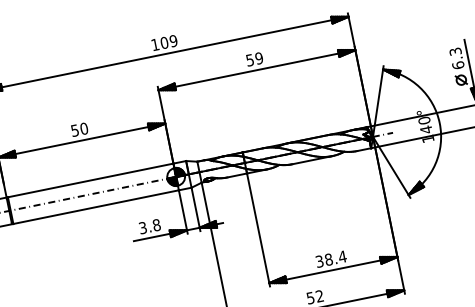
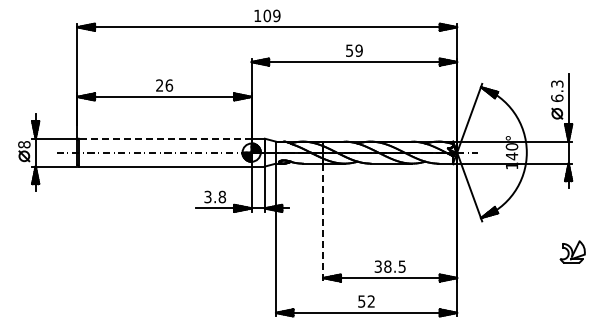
text: (79, 129) -> (164, 85), 50 -> 26
line: (89, 180) -> (164, 138), solid -> dashed
line: (258, 229) -> (323, 222), solid -> dashed
text: (342, 256) -> (402, 266), 38.4 -> 38.5

